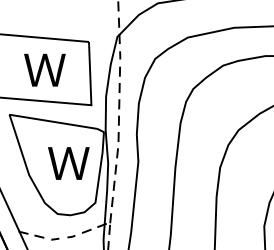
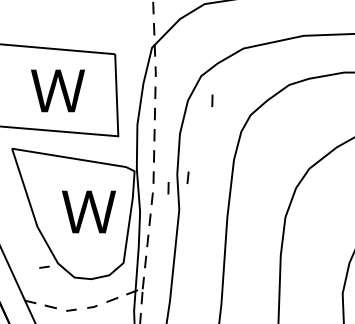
line: (163, 77) -> (212, 100), added
line: (144, 136) -> (187, 177), added
line: (130, 145) -> (168, 188), added
line: (34, 205) -> (44, 266), added

